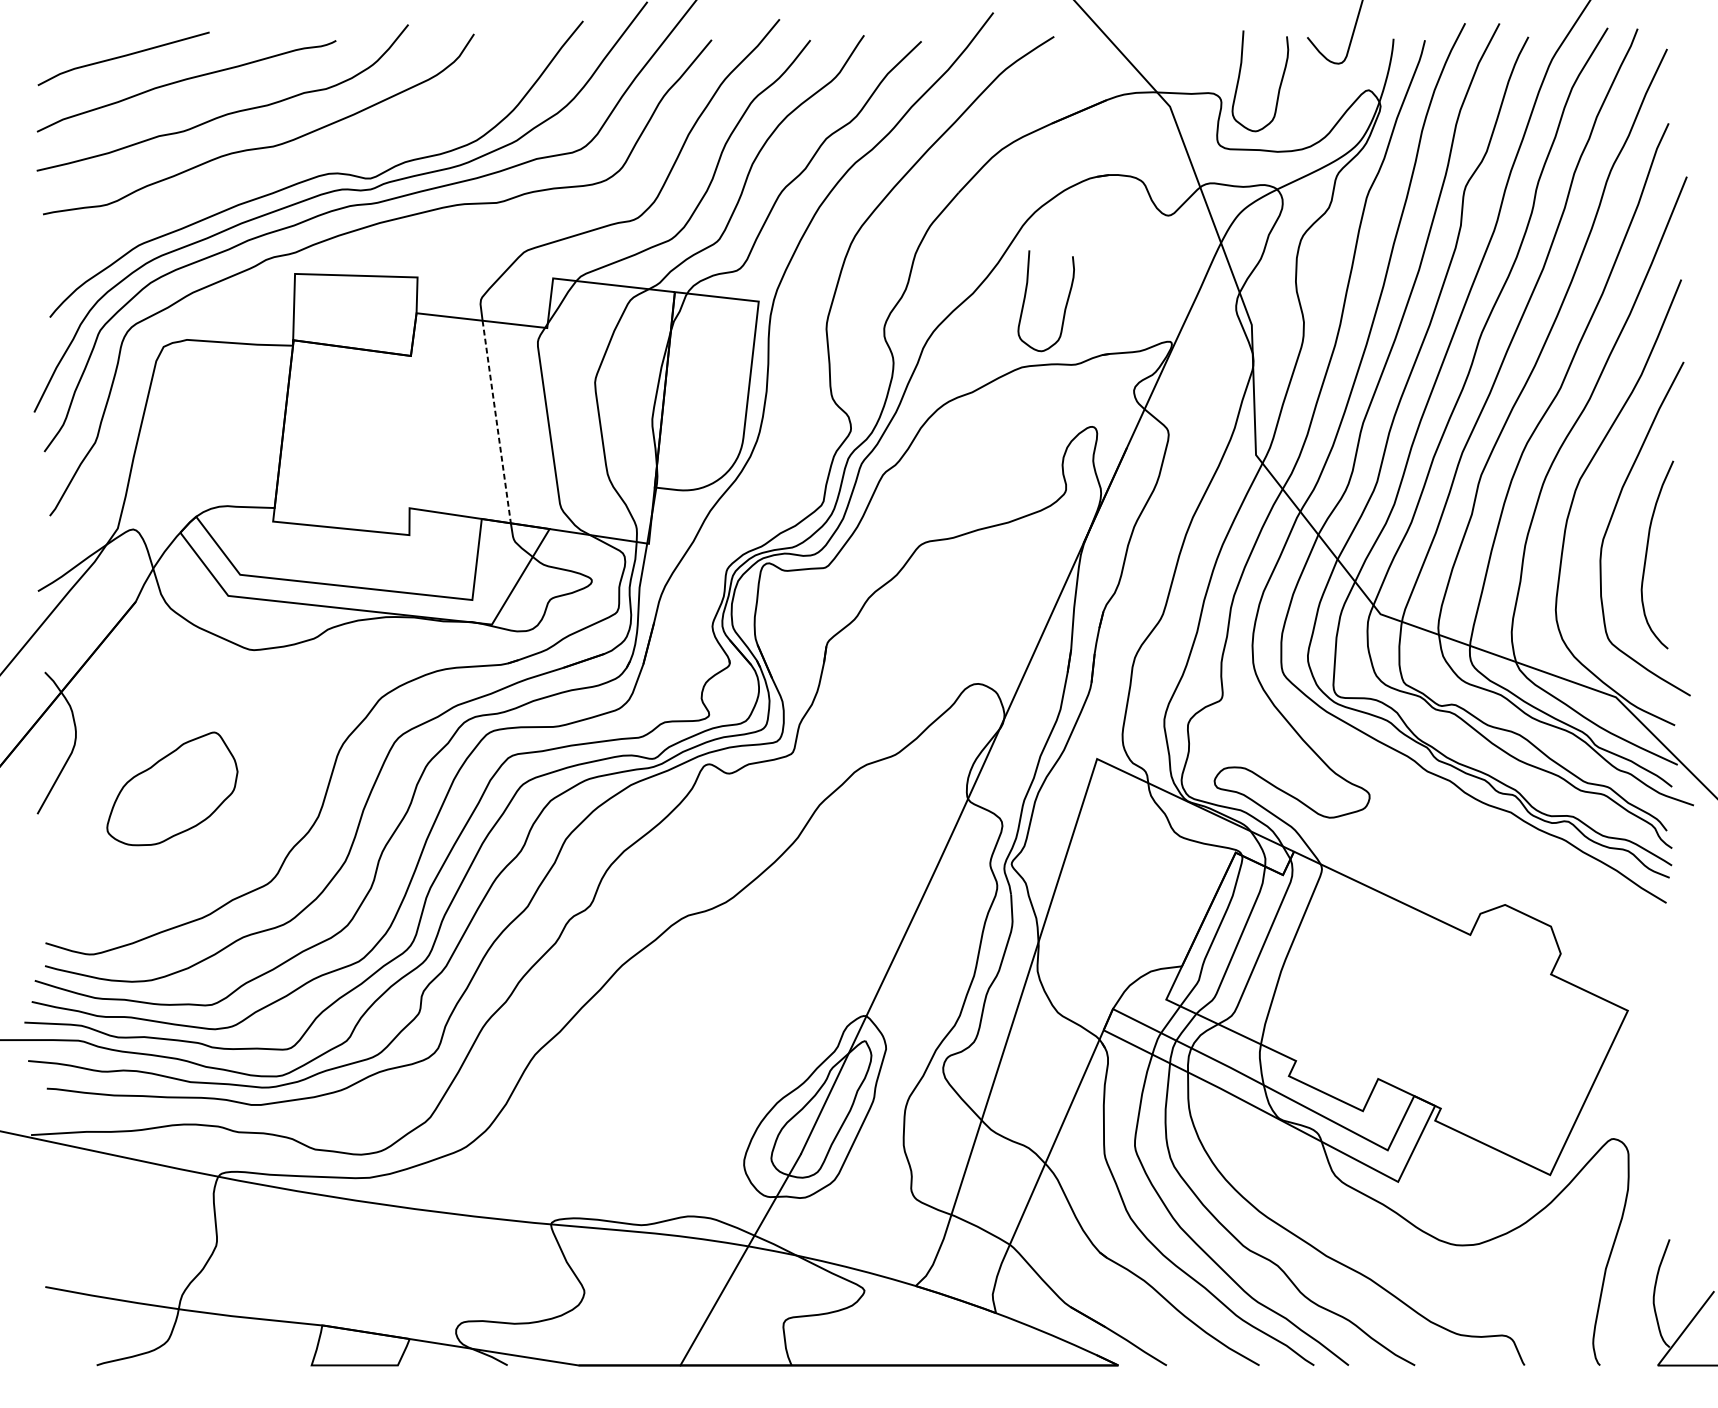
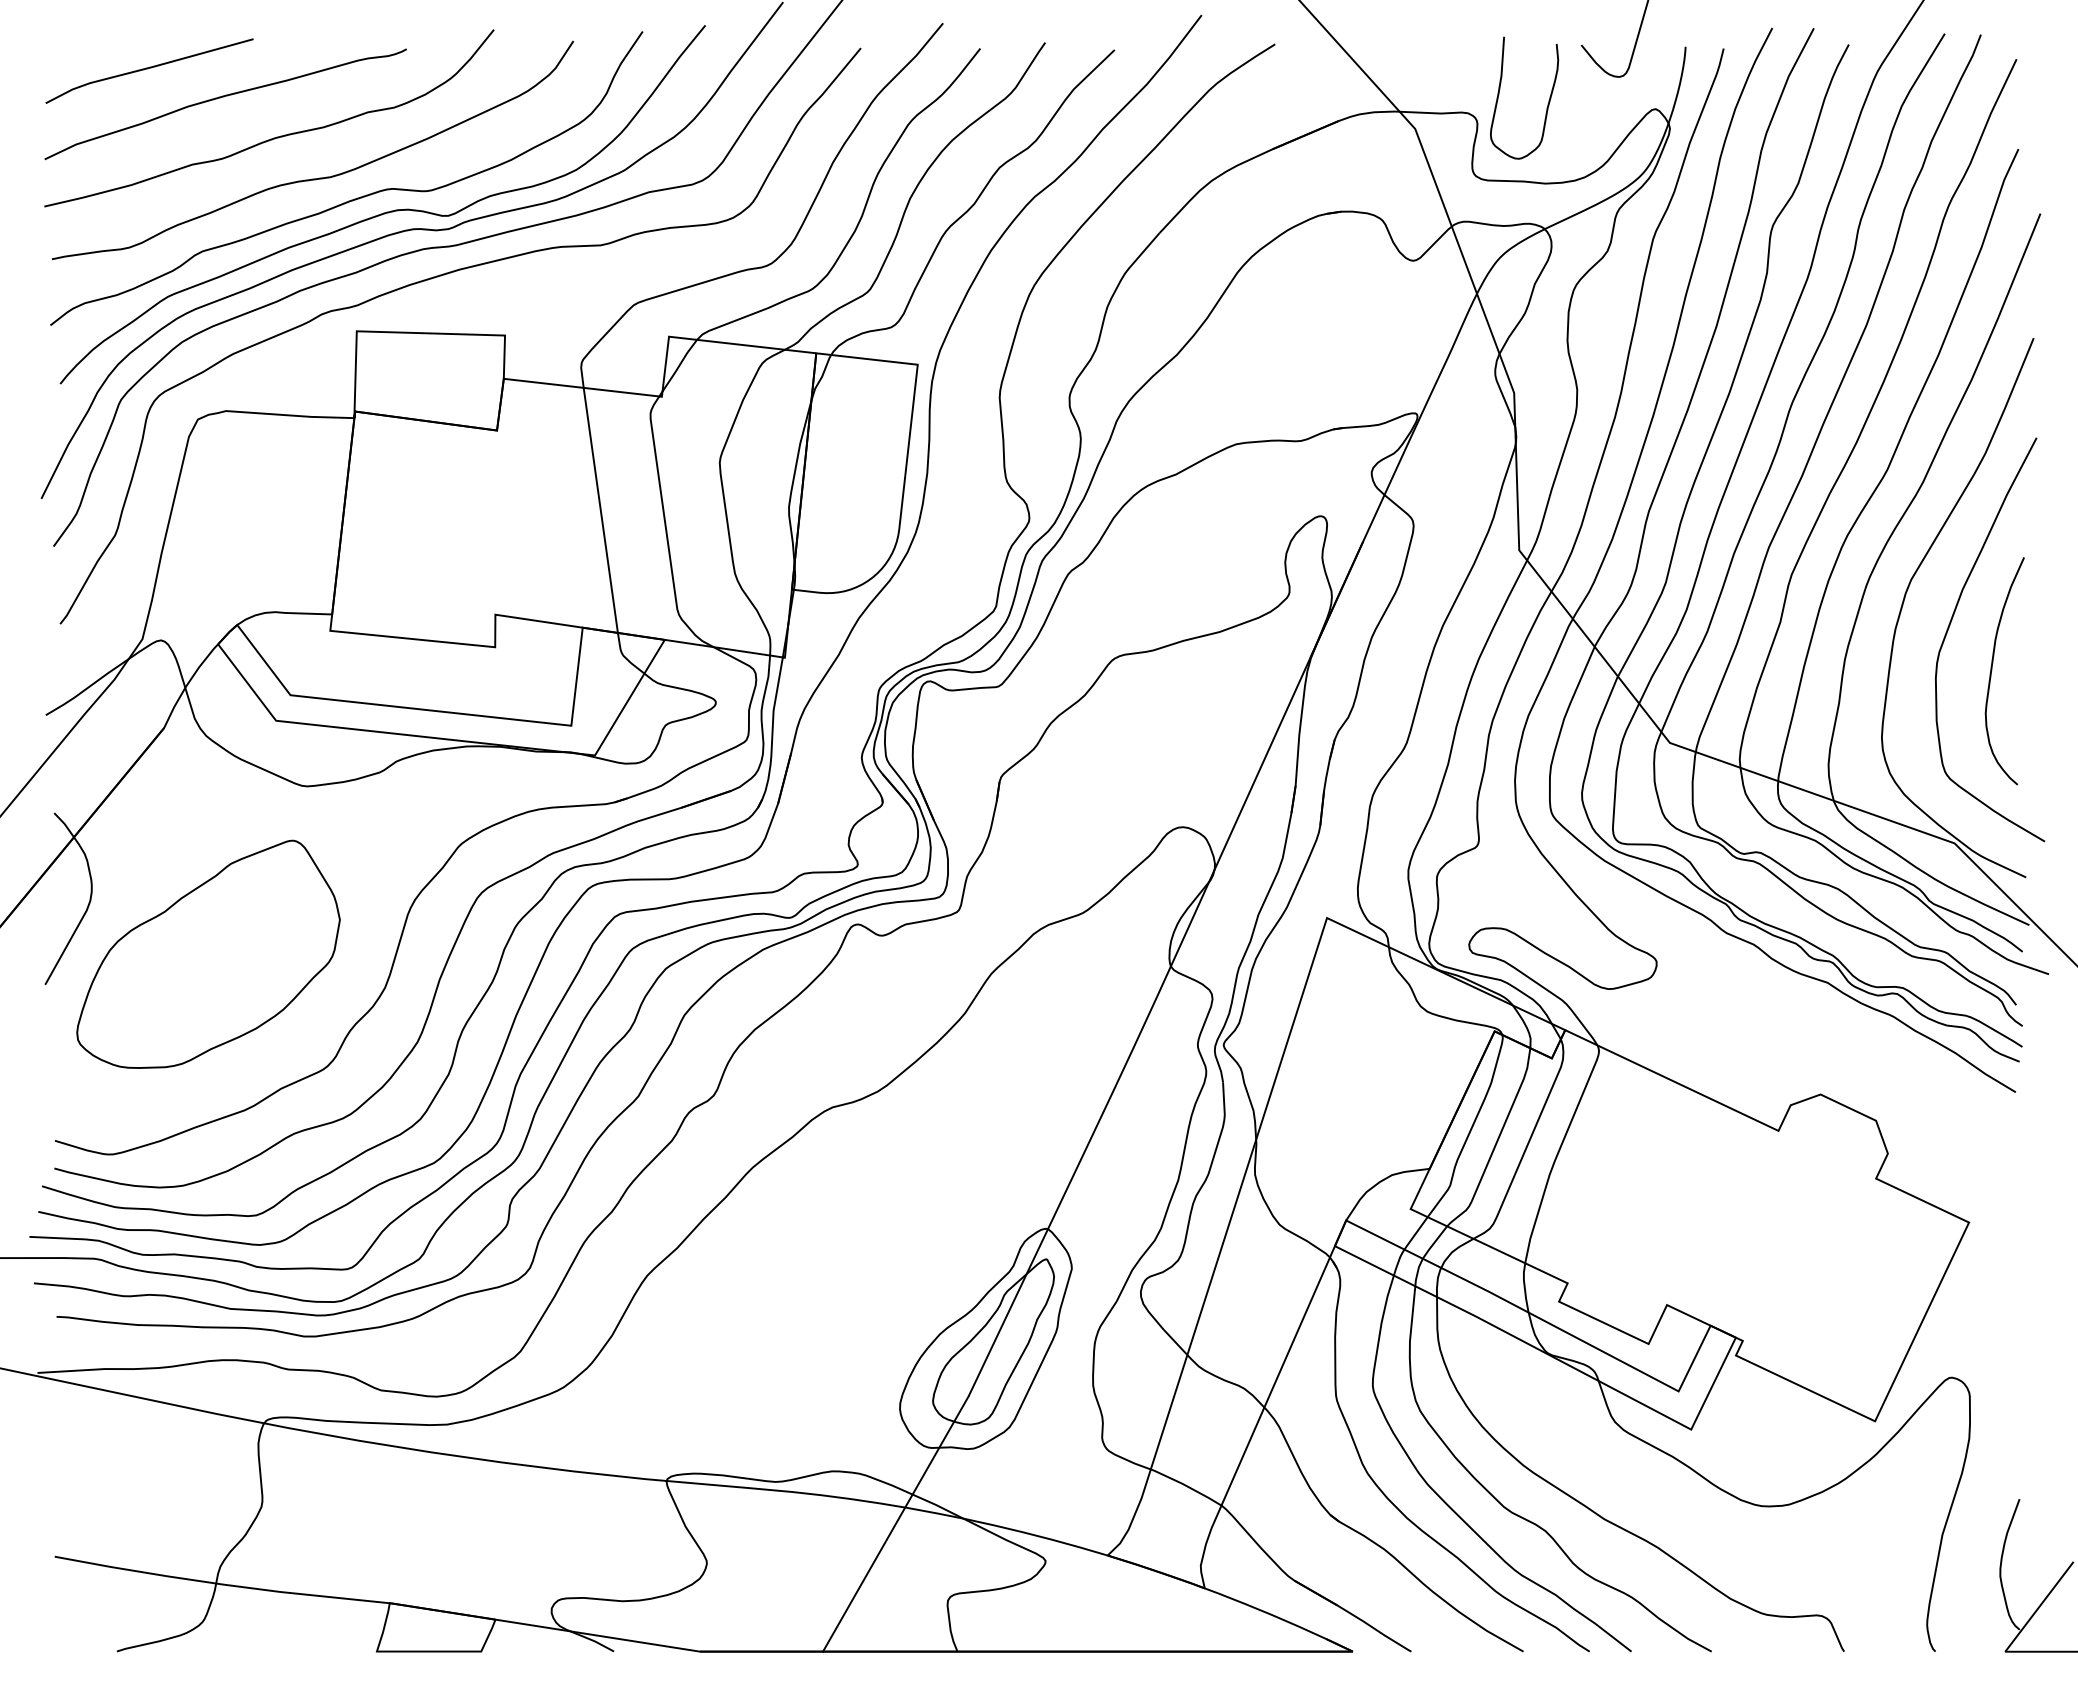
curve: (293, 164) -> (354, 198), added
curve: (1065, 306) -> (1288, 370), removed
line: (496, 422) -> (600, 510), dashed -> solid
part: (172, 788) -> (208, 953), size x1.67

